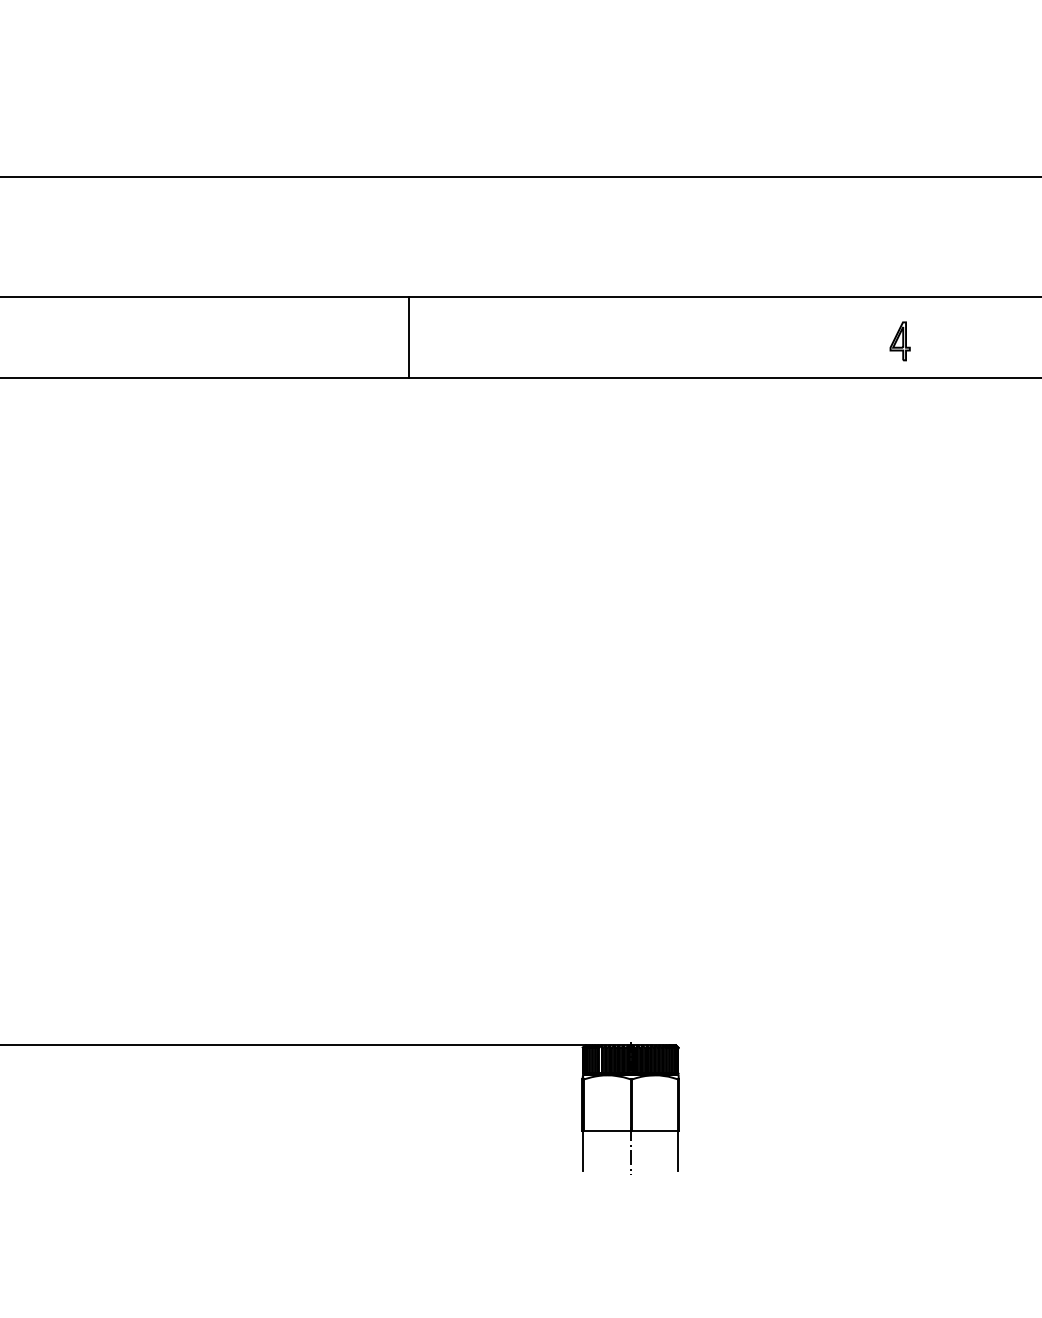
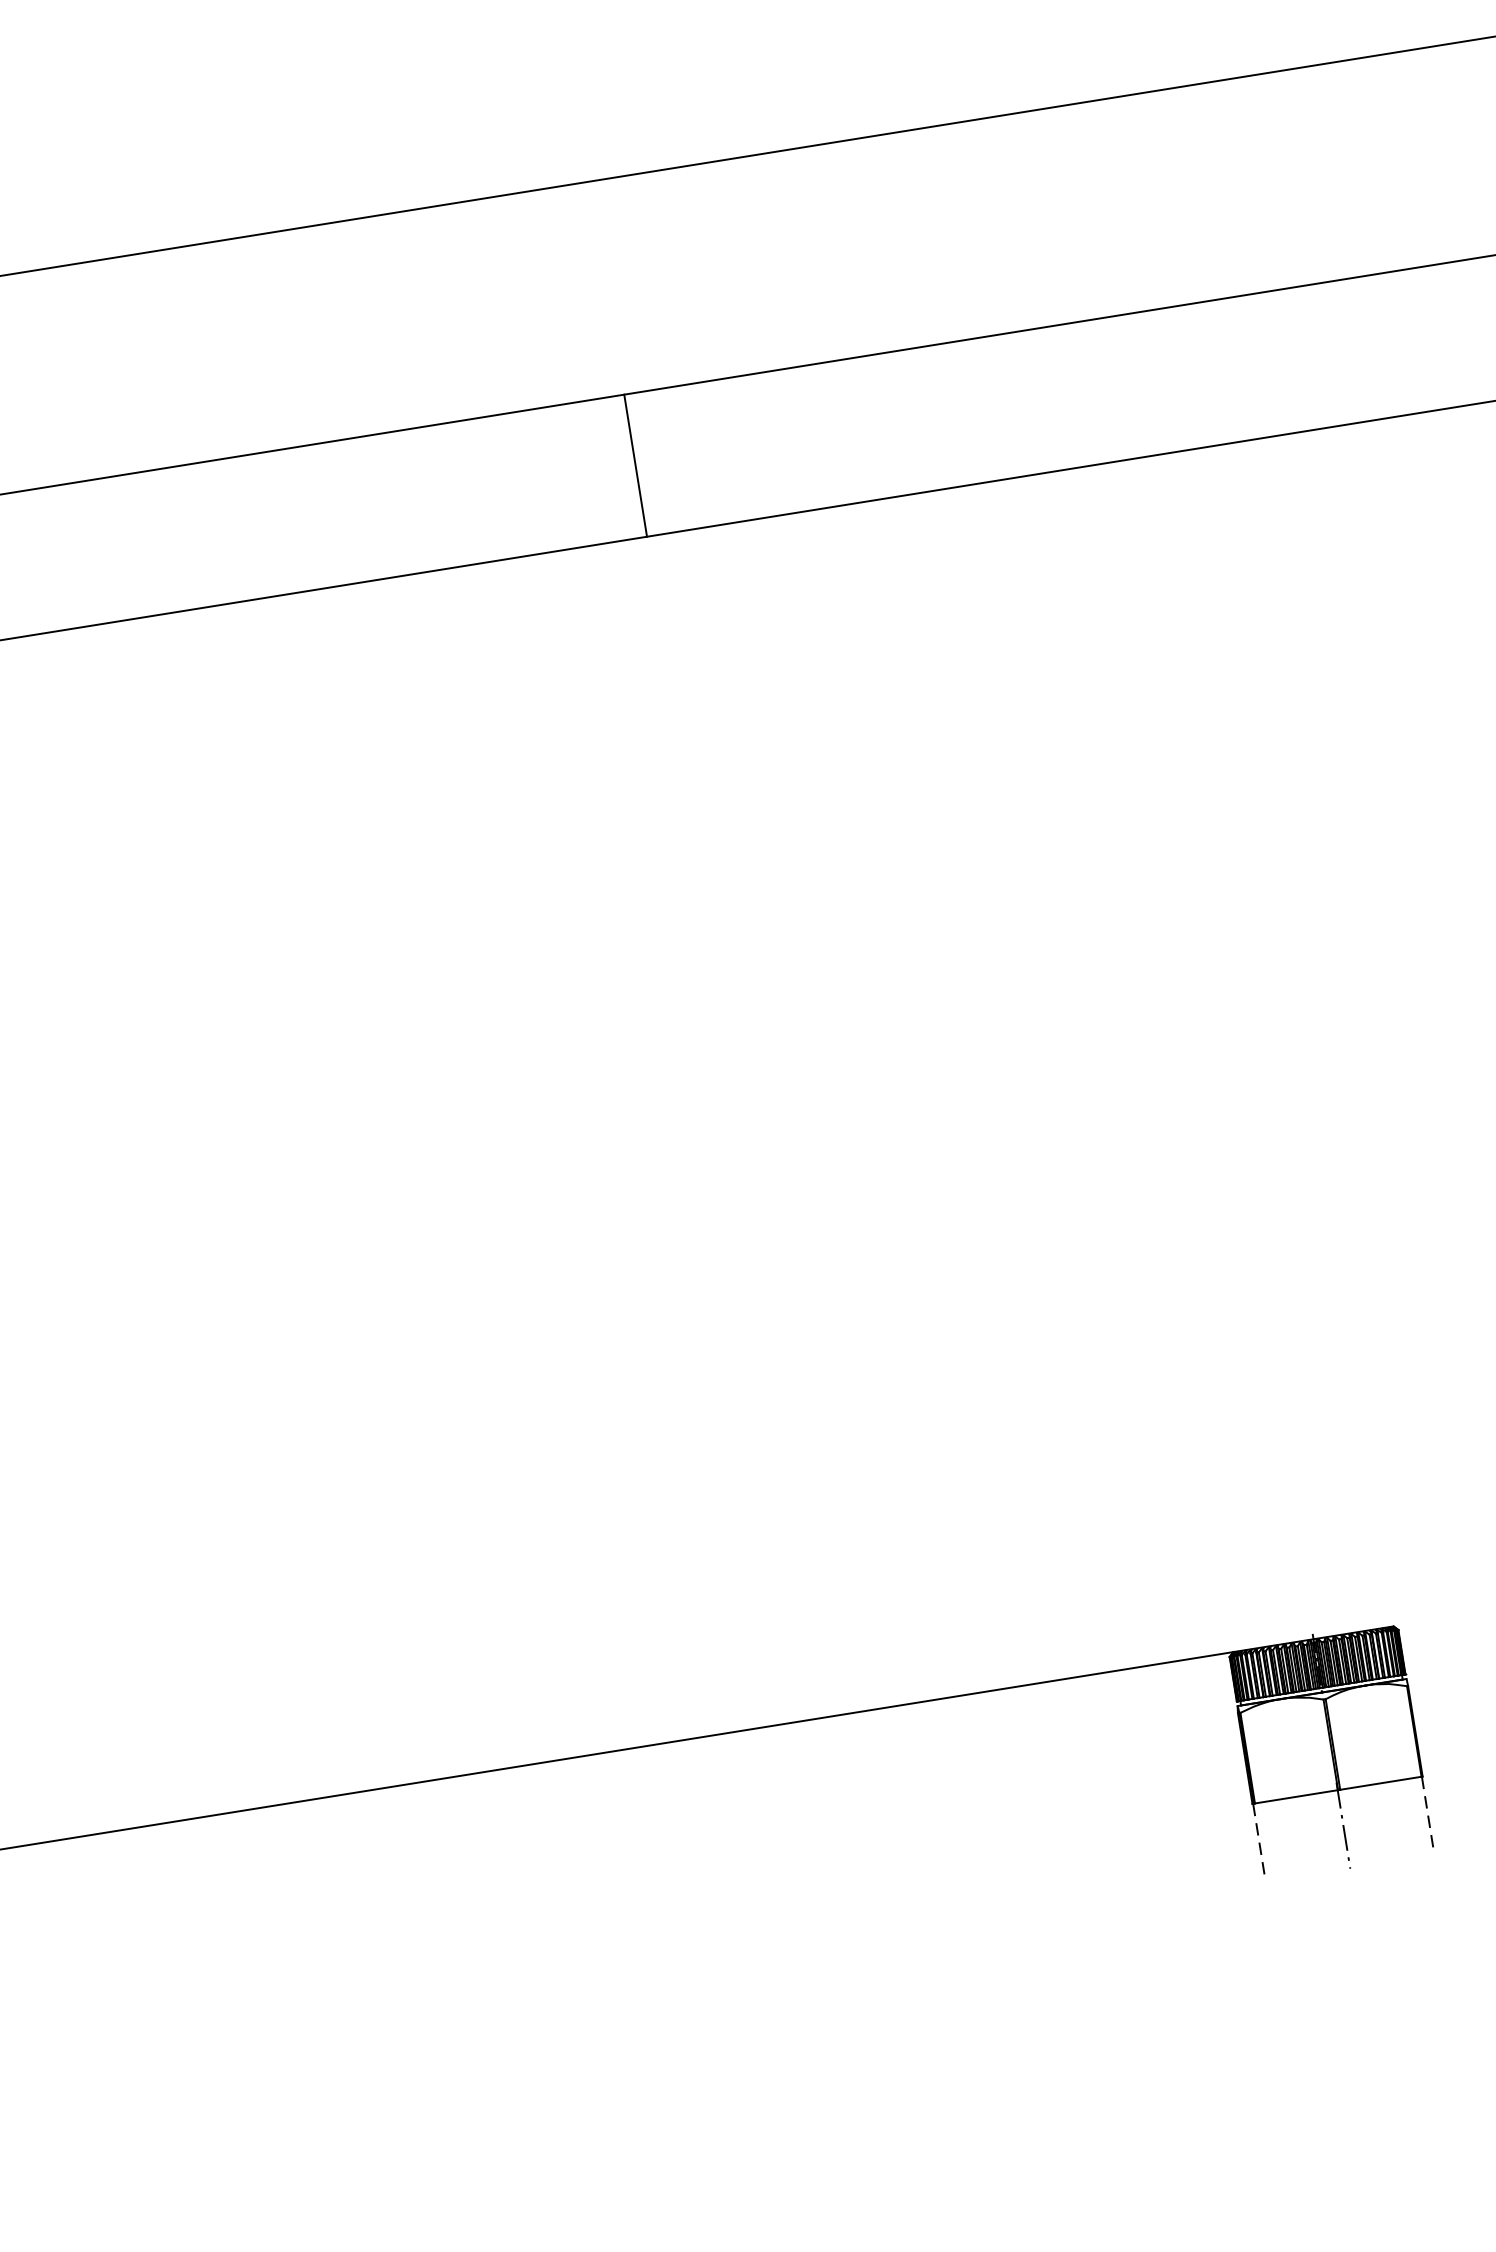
line: (409, 337) -> (635, 465), moved
line: (582, 1151) -> (1258, 1840), solid -> dashed
line: (678, 1151) -> (1427, 1813), solid -> dashed

